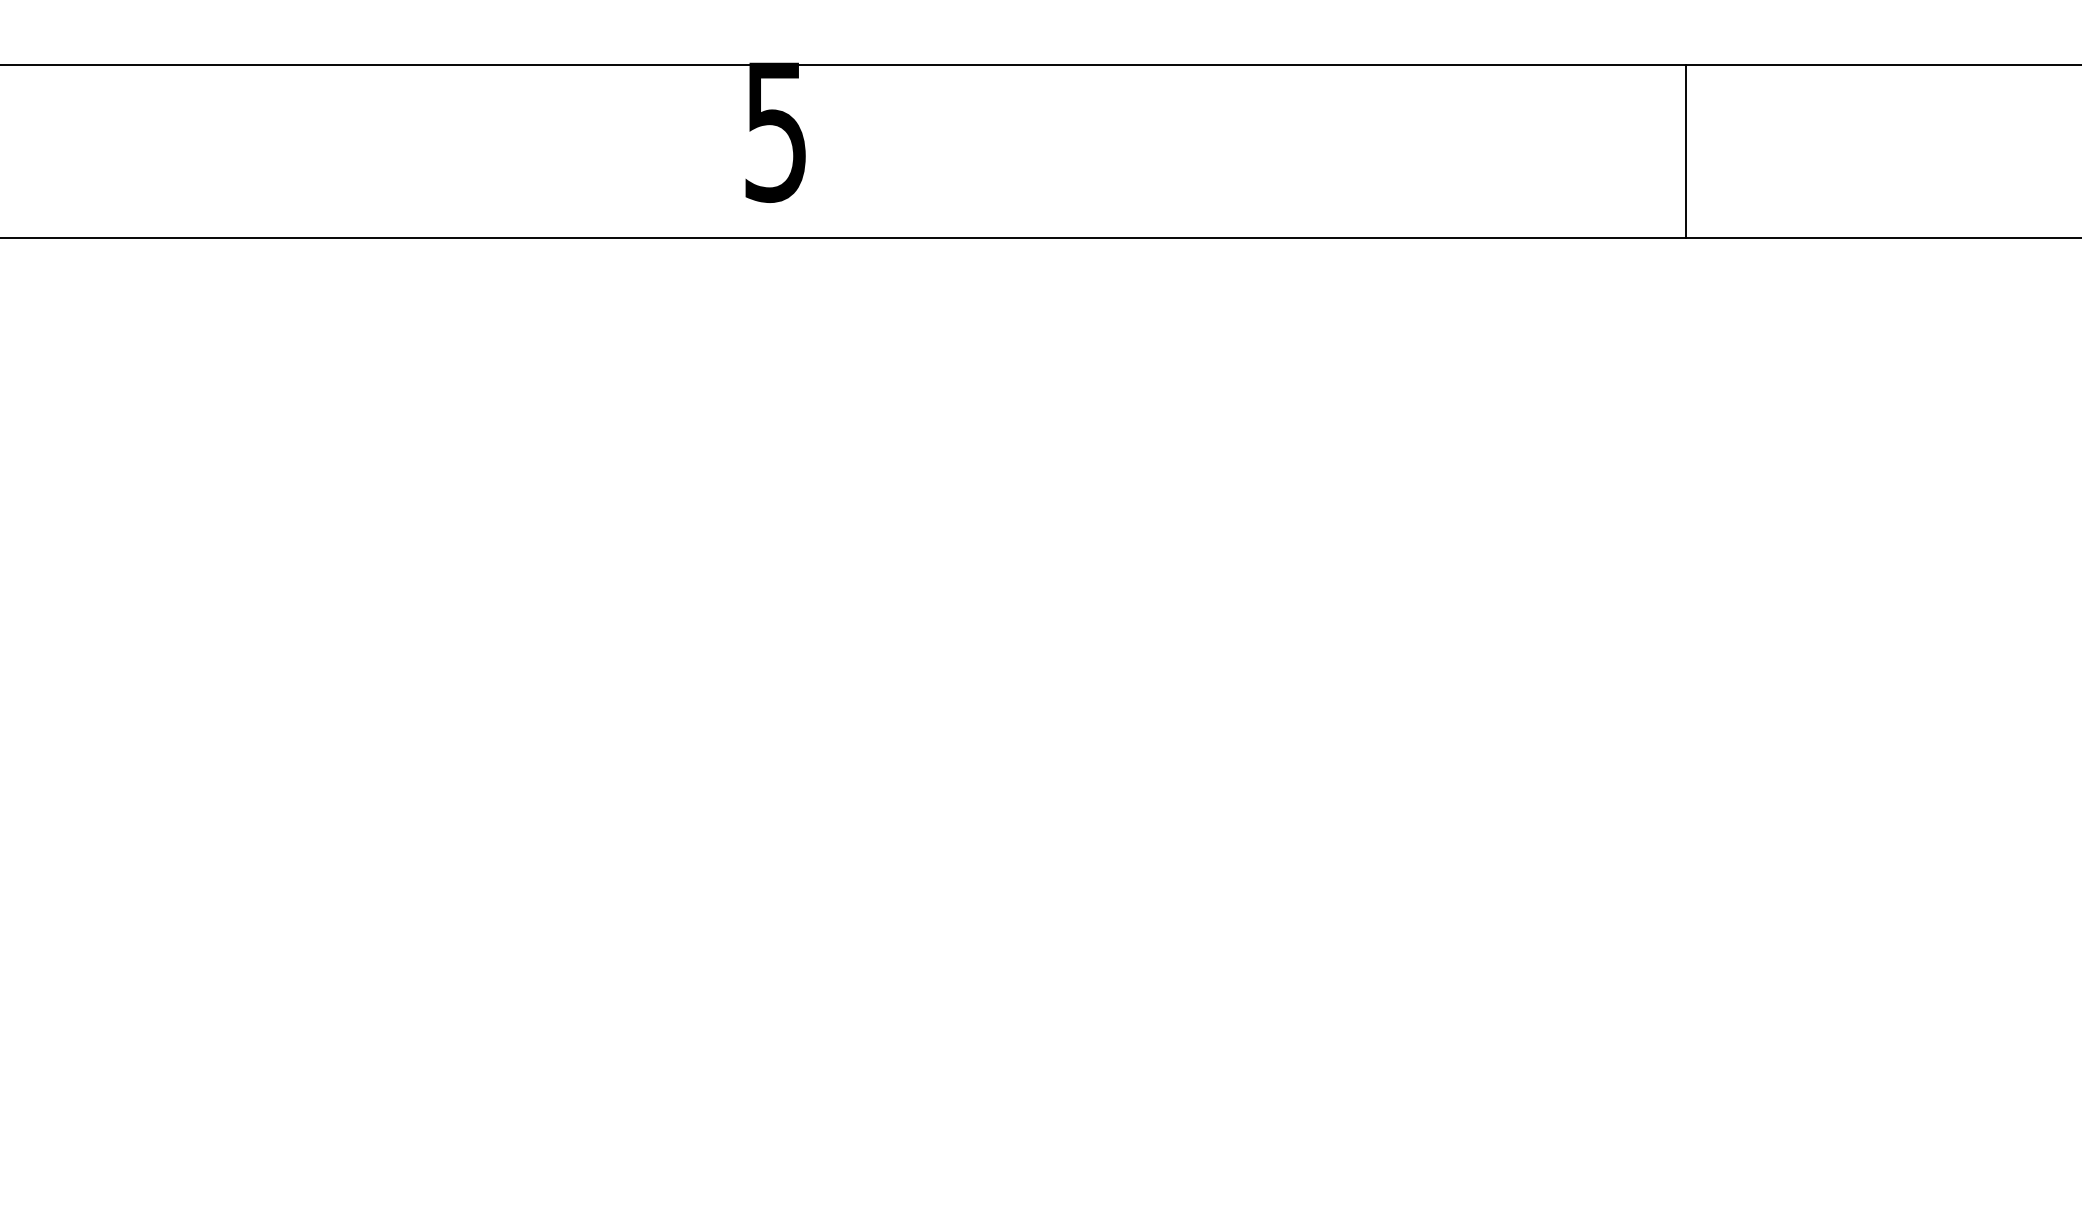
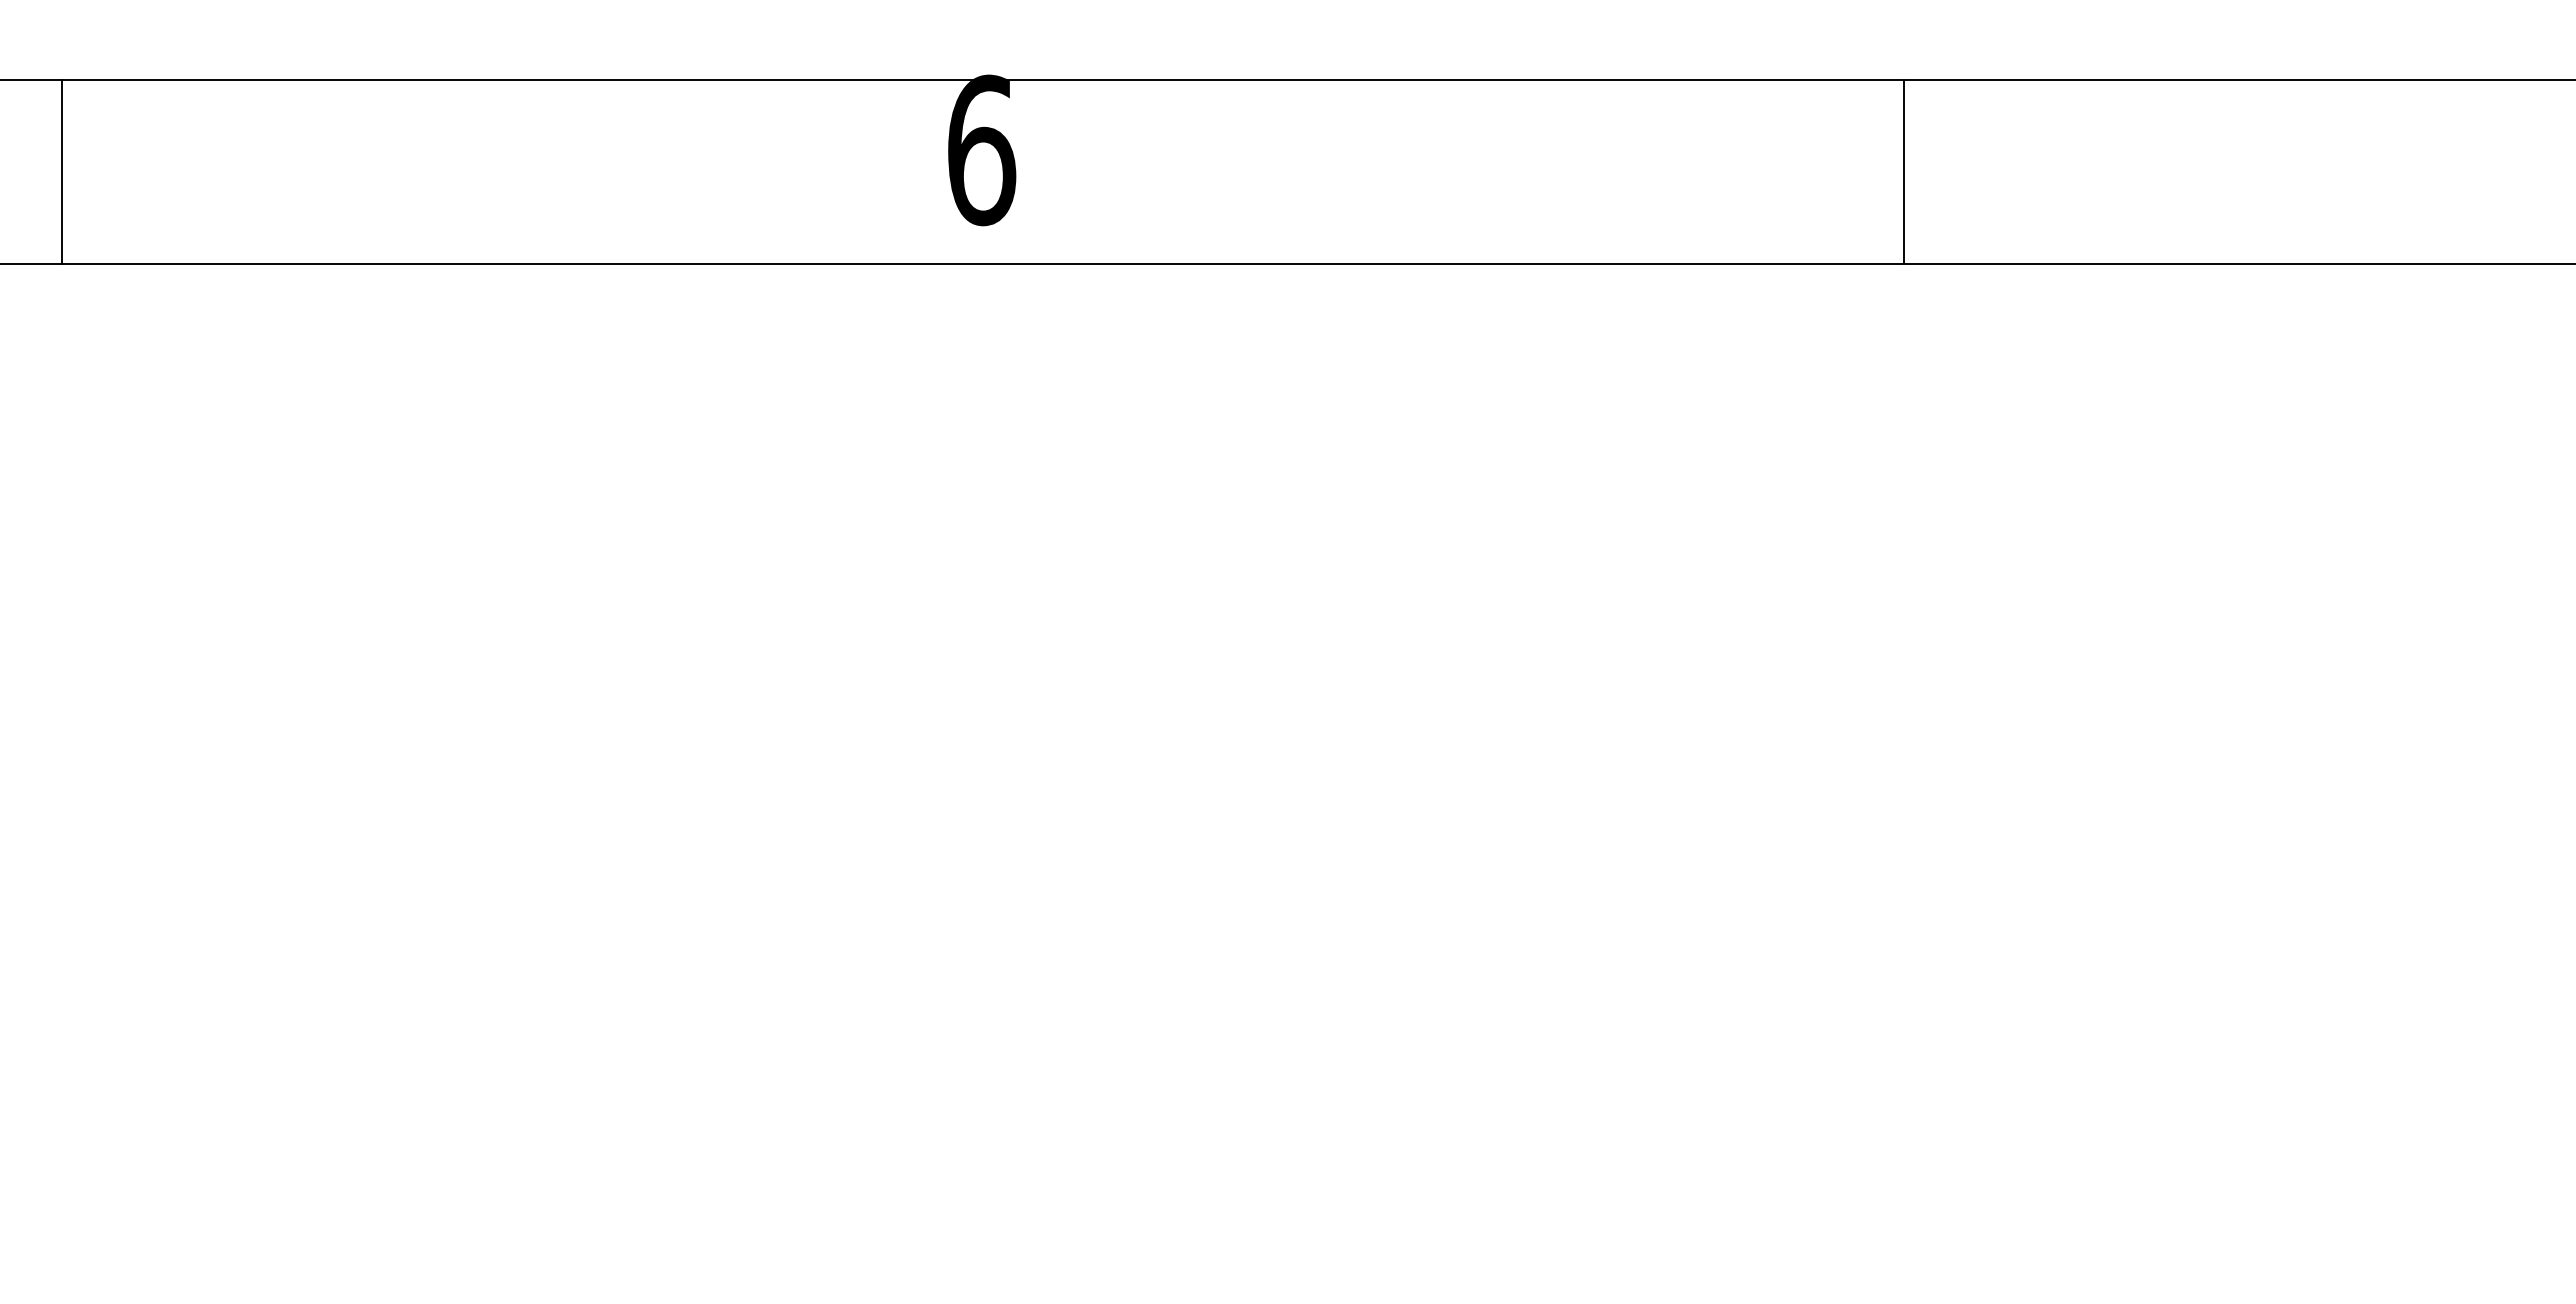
text: (777, 131) -> (982, 150), 5 -> 6
line: (1686, 151) -> (1904, 171), moved

